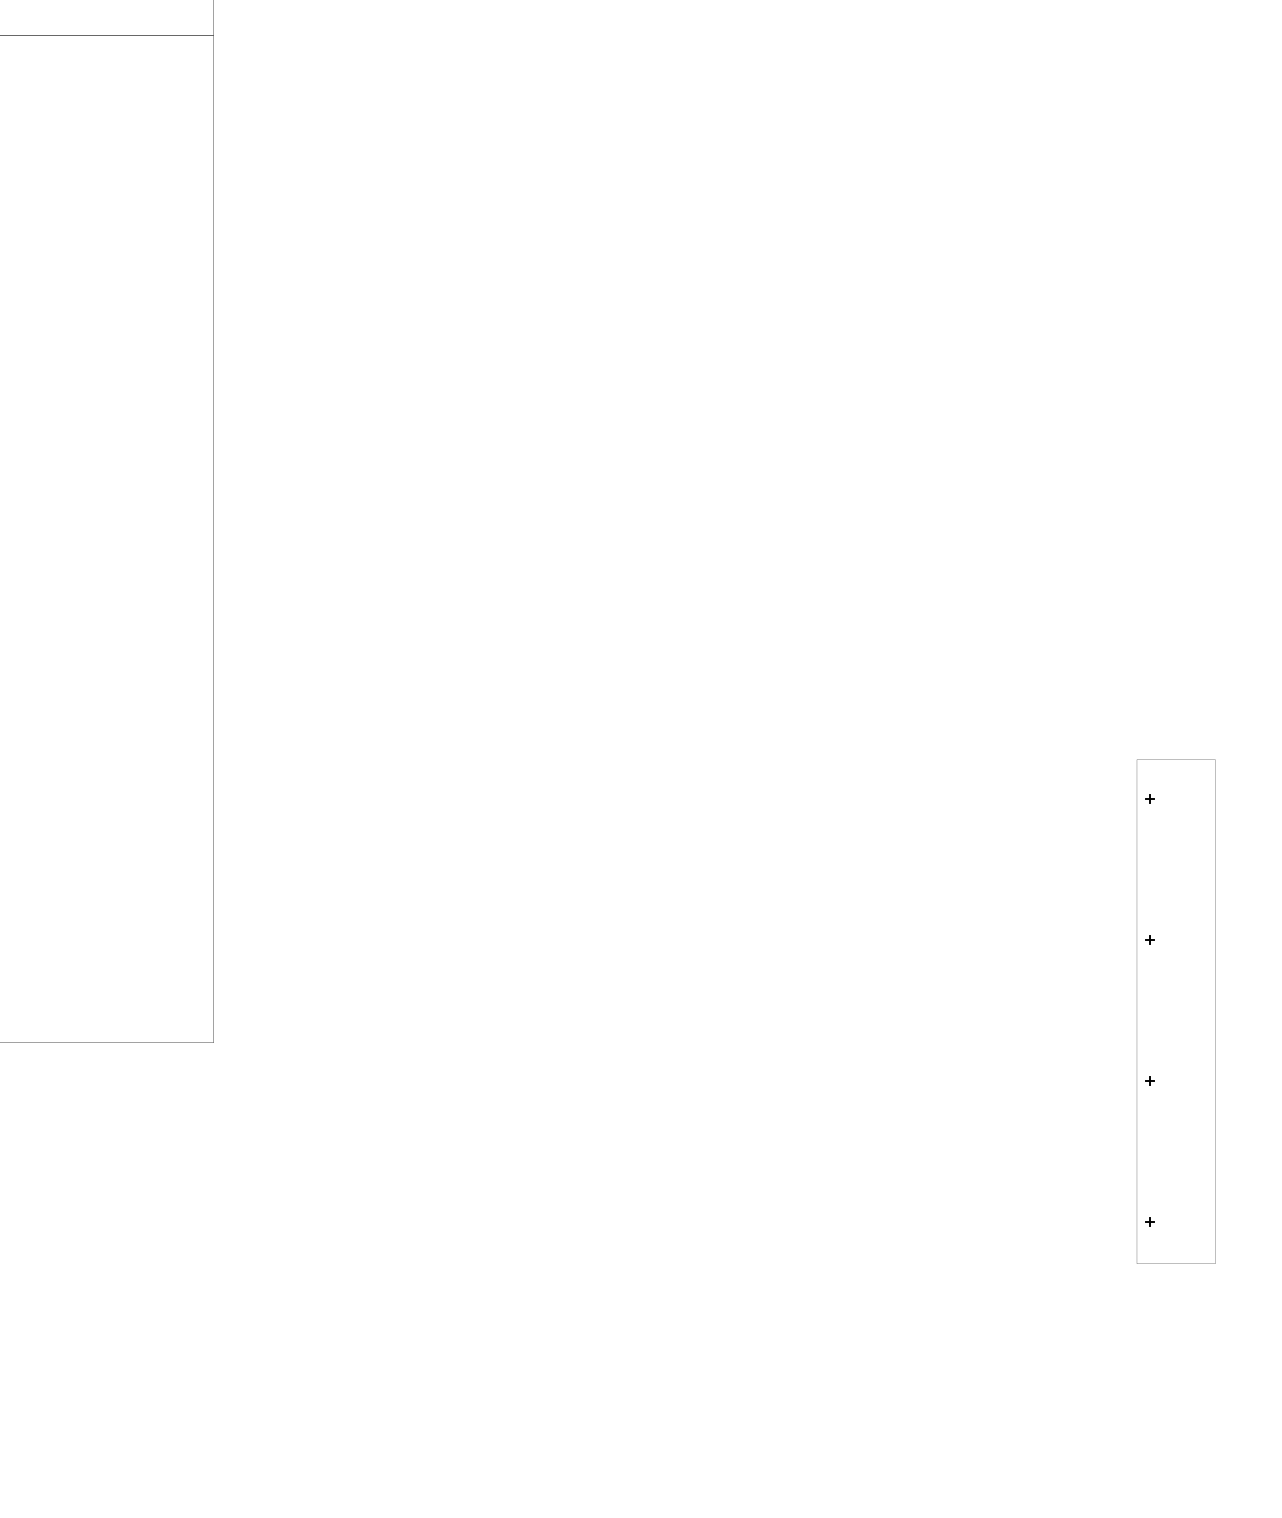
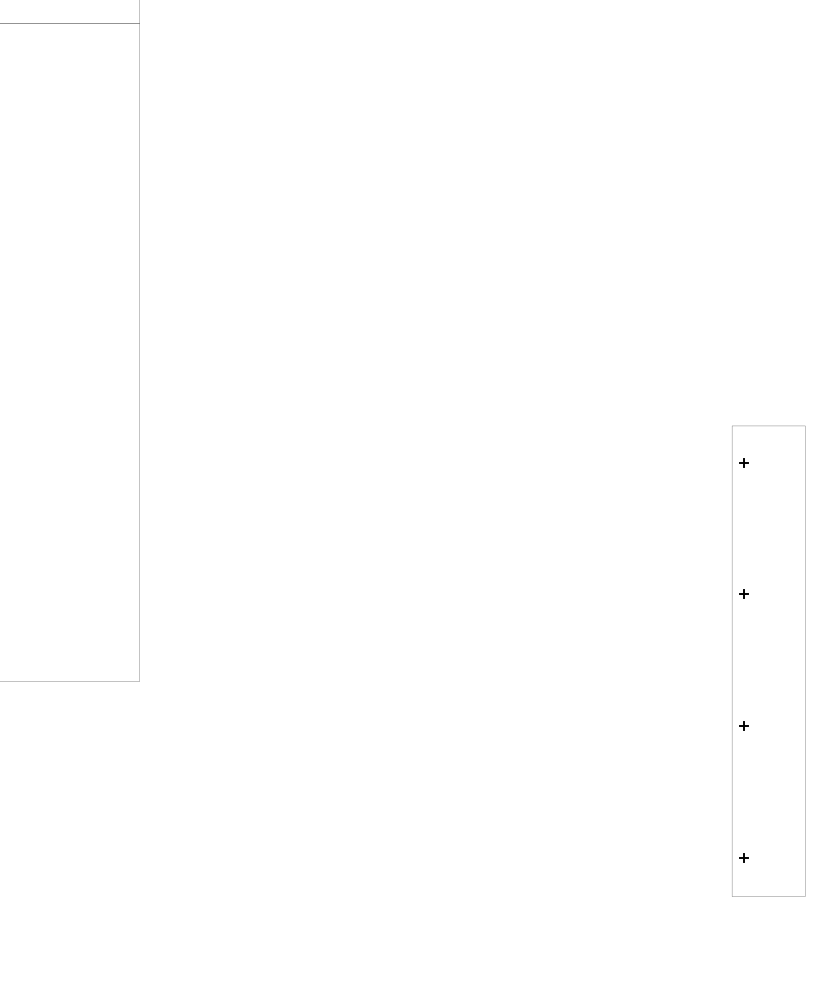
part: (1175, 1010) -> (768, 660), size x1.43

